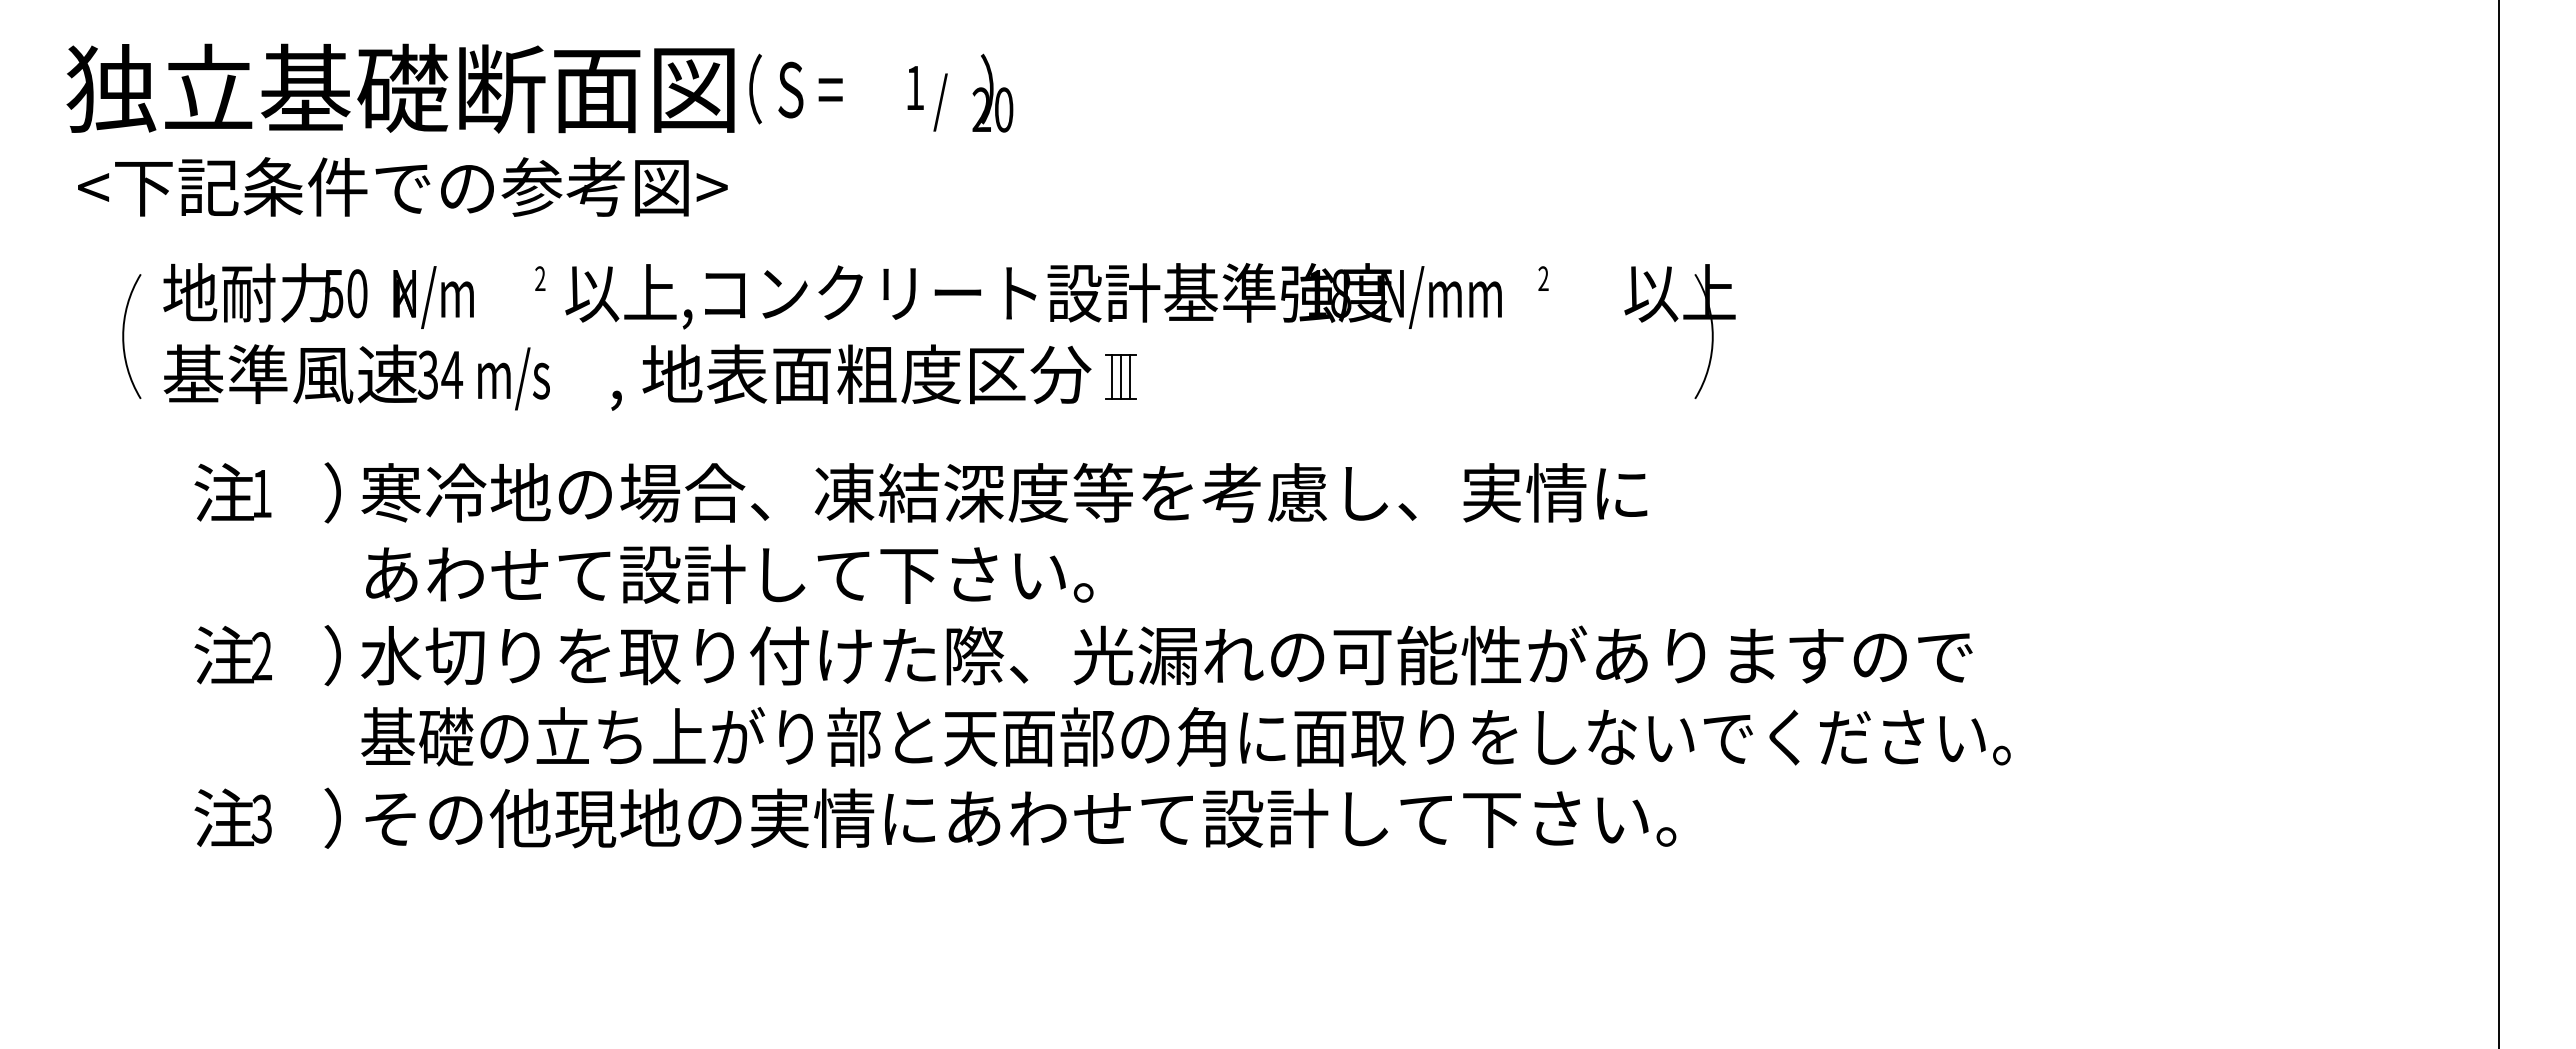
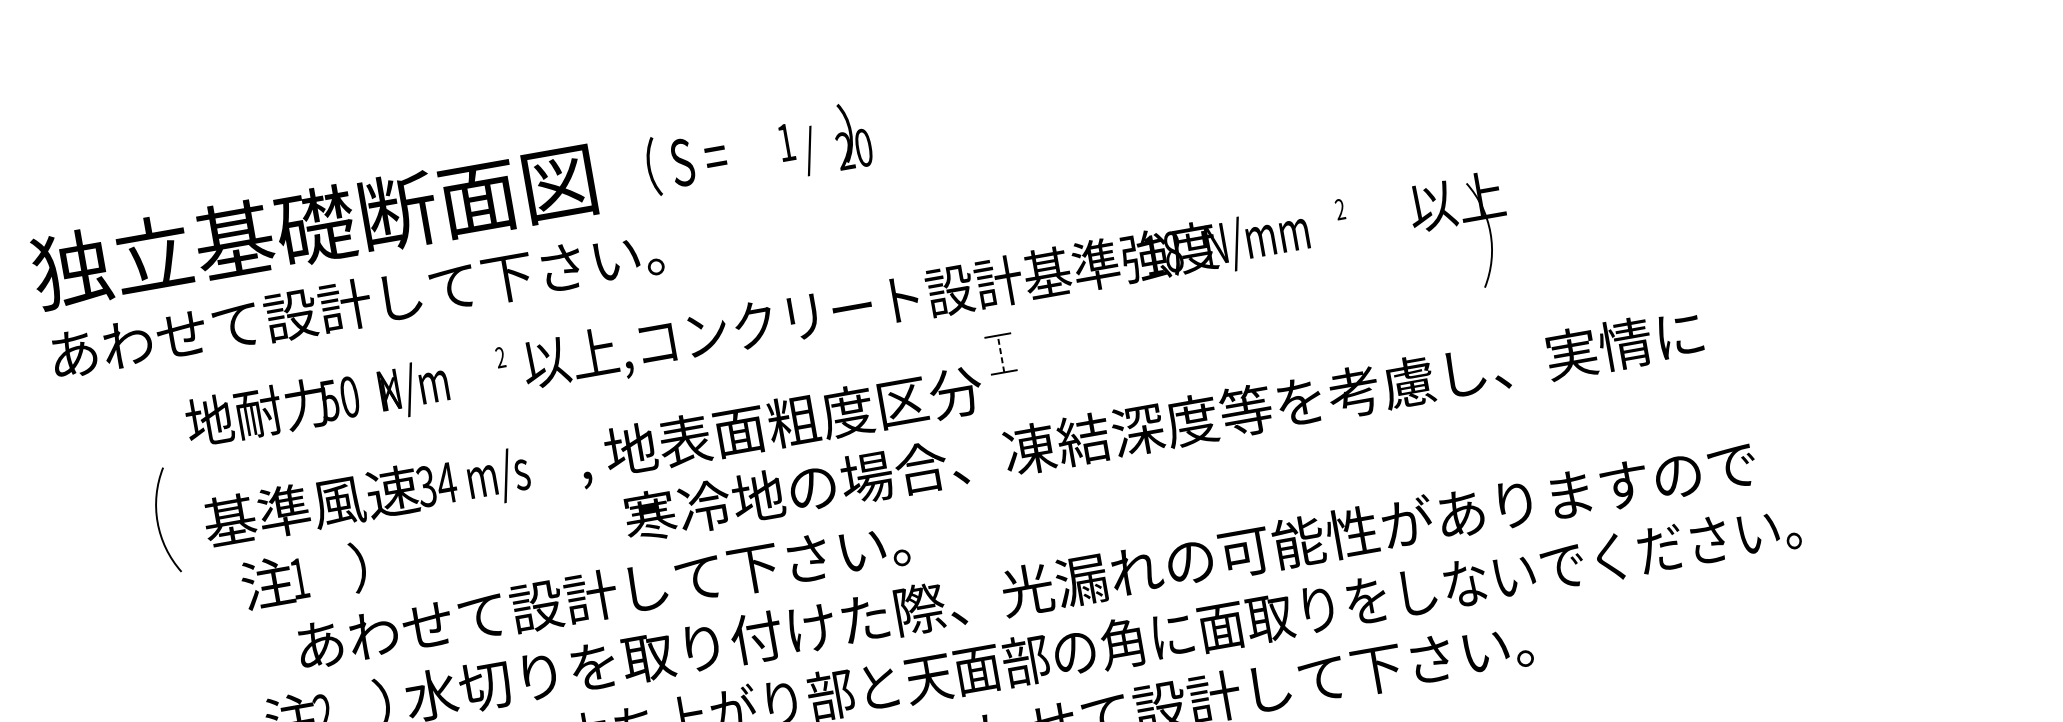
text: (400, 88) -> (313, 226), moved
text: (384, 186) -> (356, 303), <下記条件での参考図> -> あわせて設計して下さい。
arc: (124, 336) -> (158, 522), moved
line: (1112, 376) -> (993, 354), removed
line: (1120, 376) -> (1000, 353), solid -> dashed
line: (1129, 376) -> (1008, 352), removed
text: (627, 377) -> (593, 459), moved
text: (1004, 492) -> (1163, 425), moved
text: (729, 573) -> (602, 593), moved

